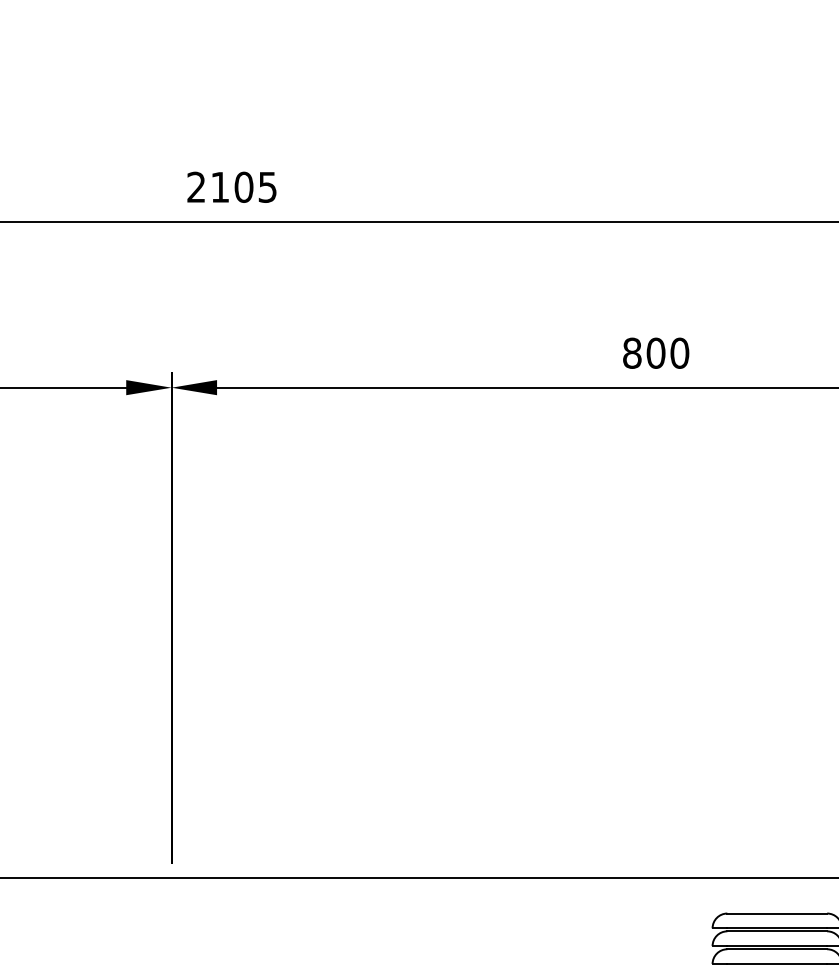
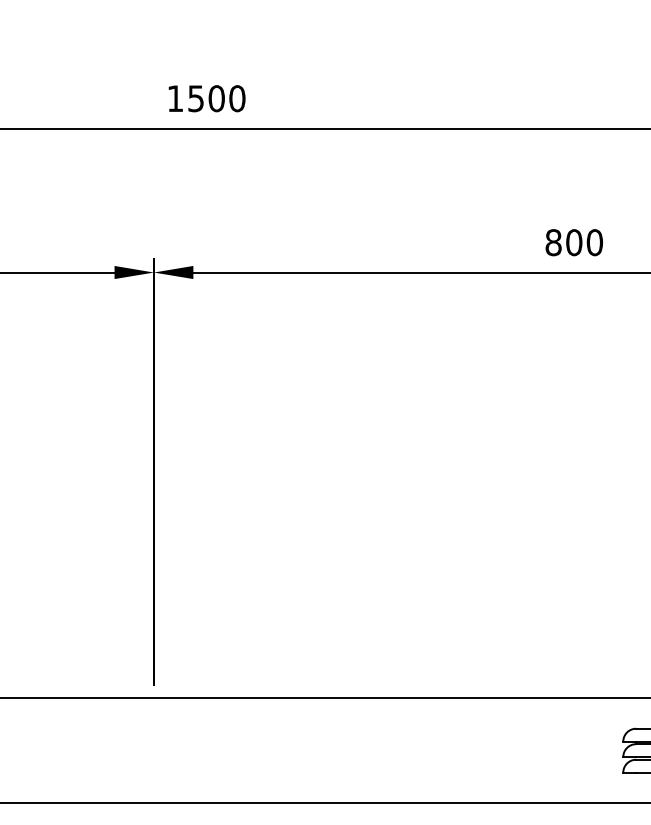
text: (232, 186) -> (206, 97), 2105 -> 1500

